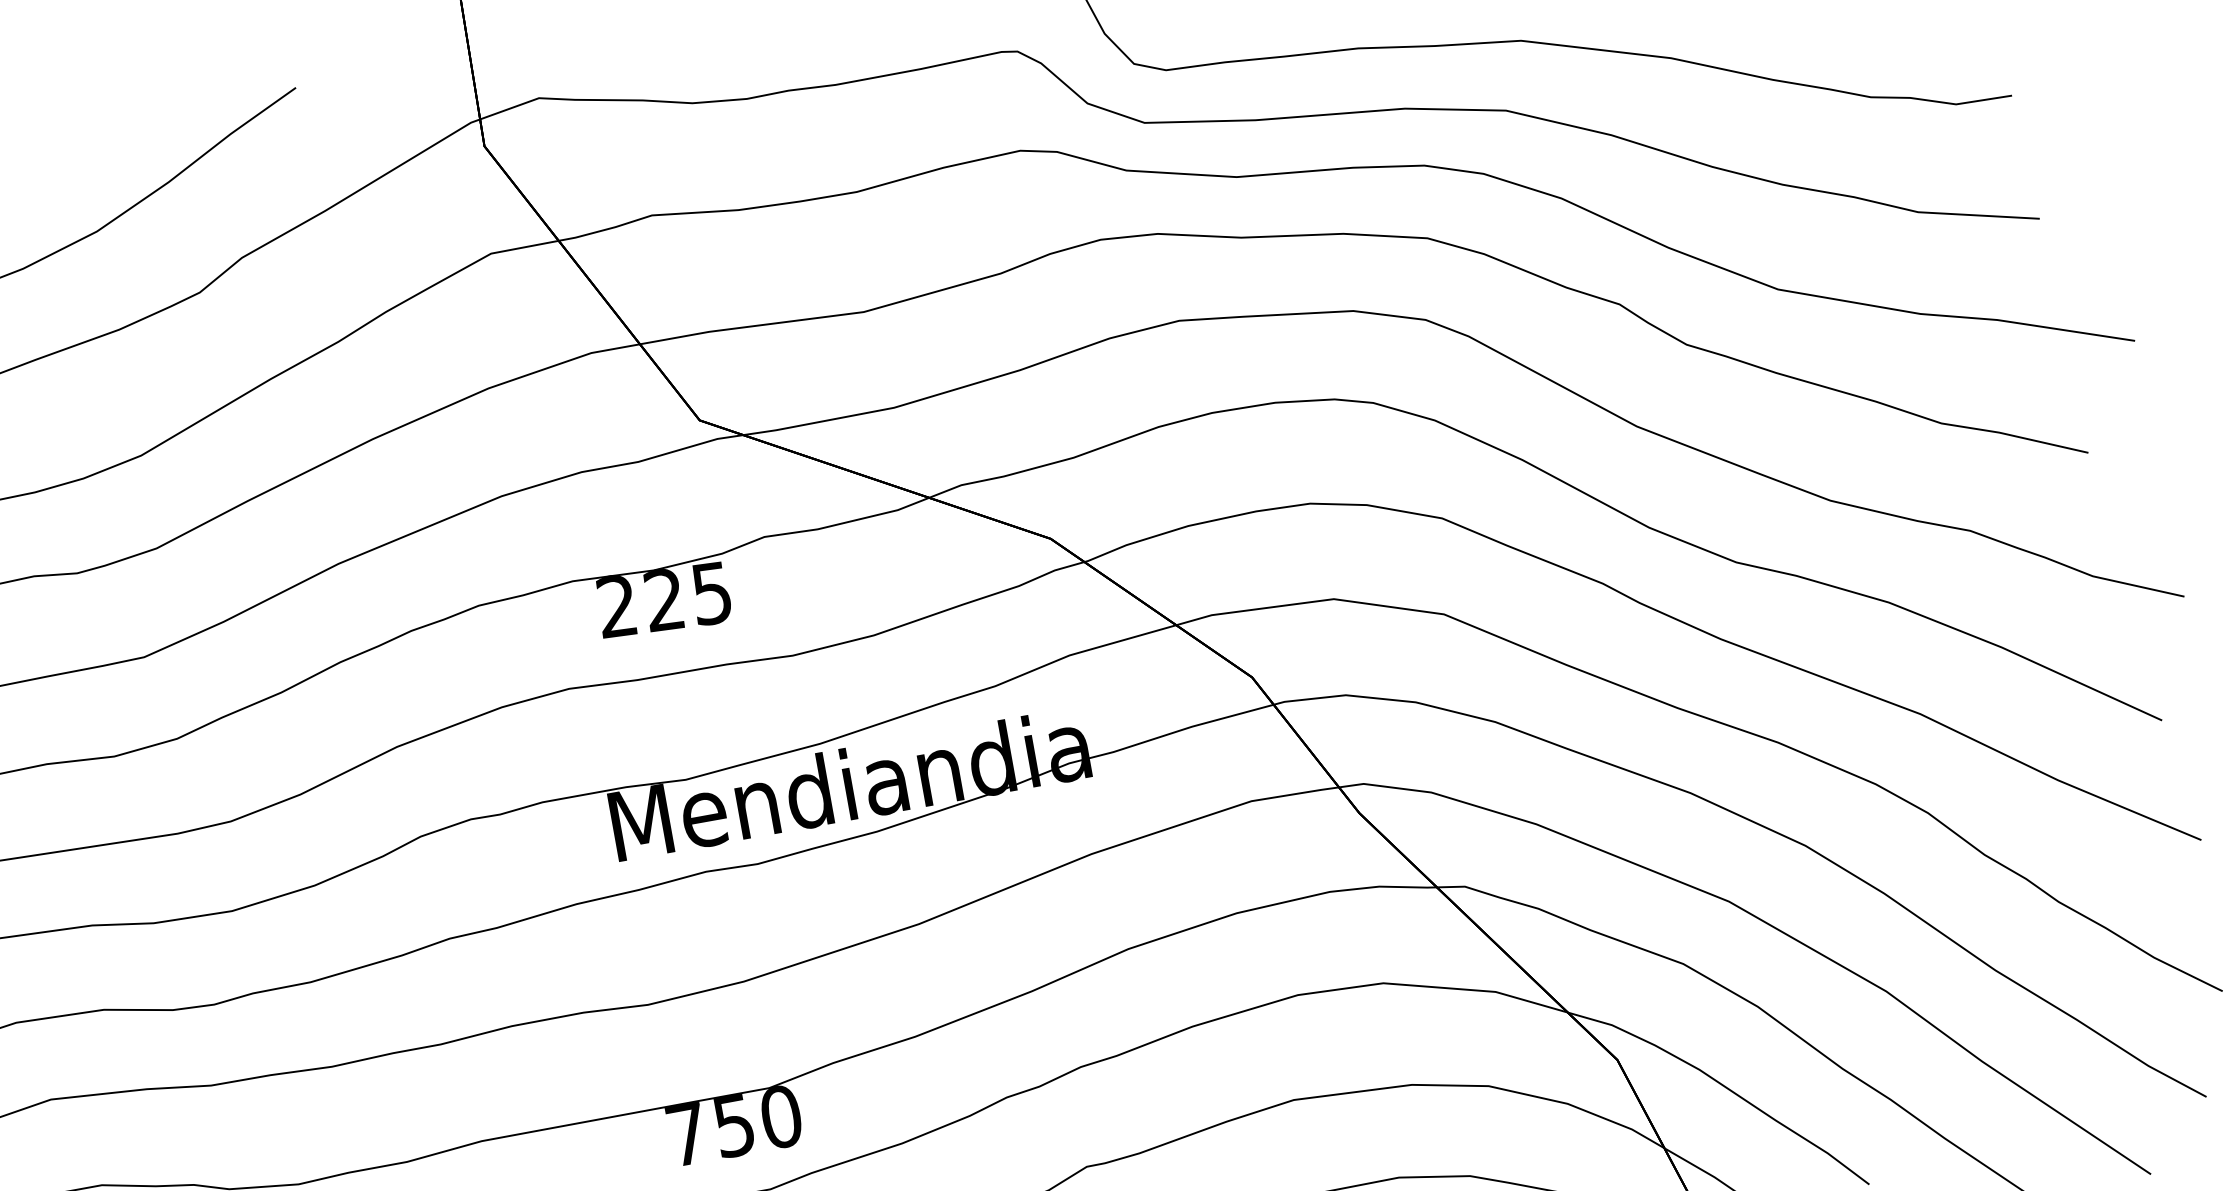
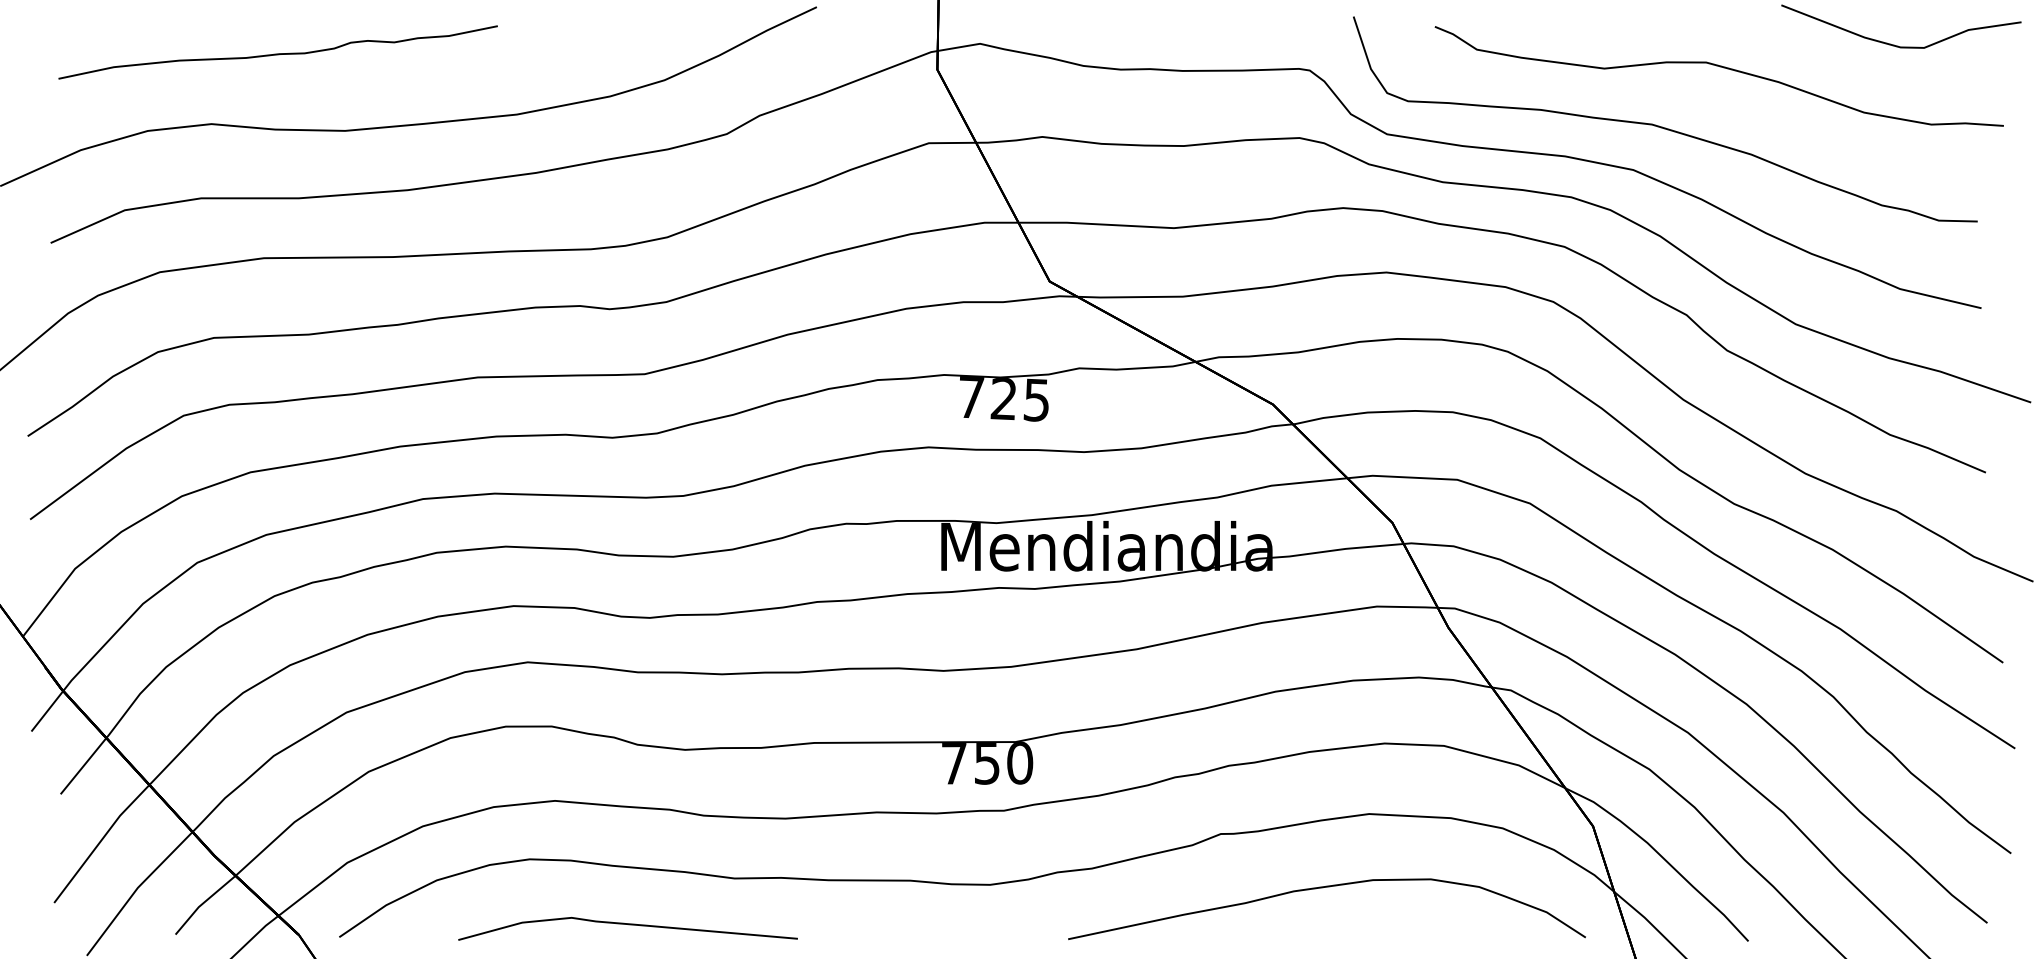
text: (616, 606) -> (970, 397), 225 -> 725

